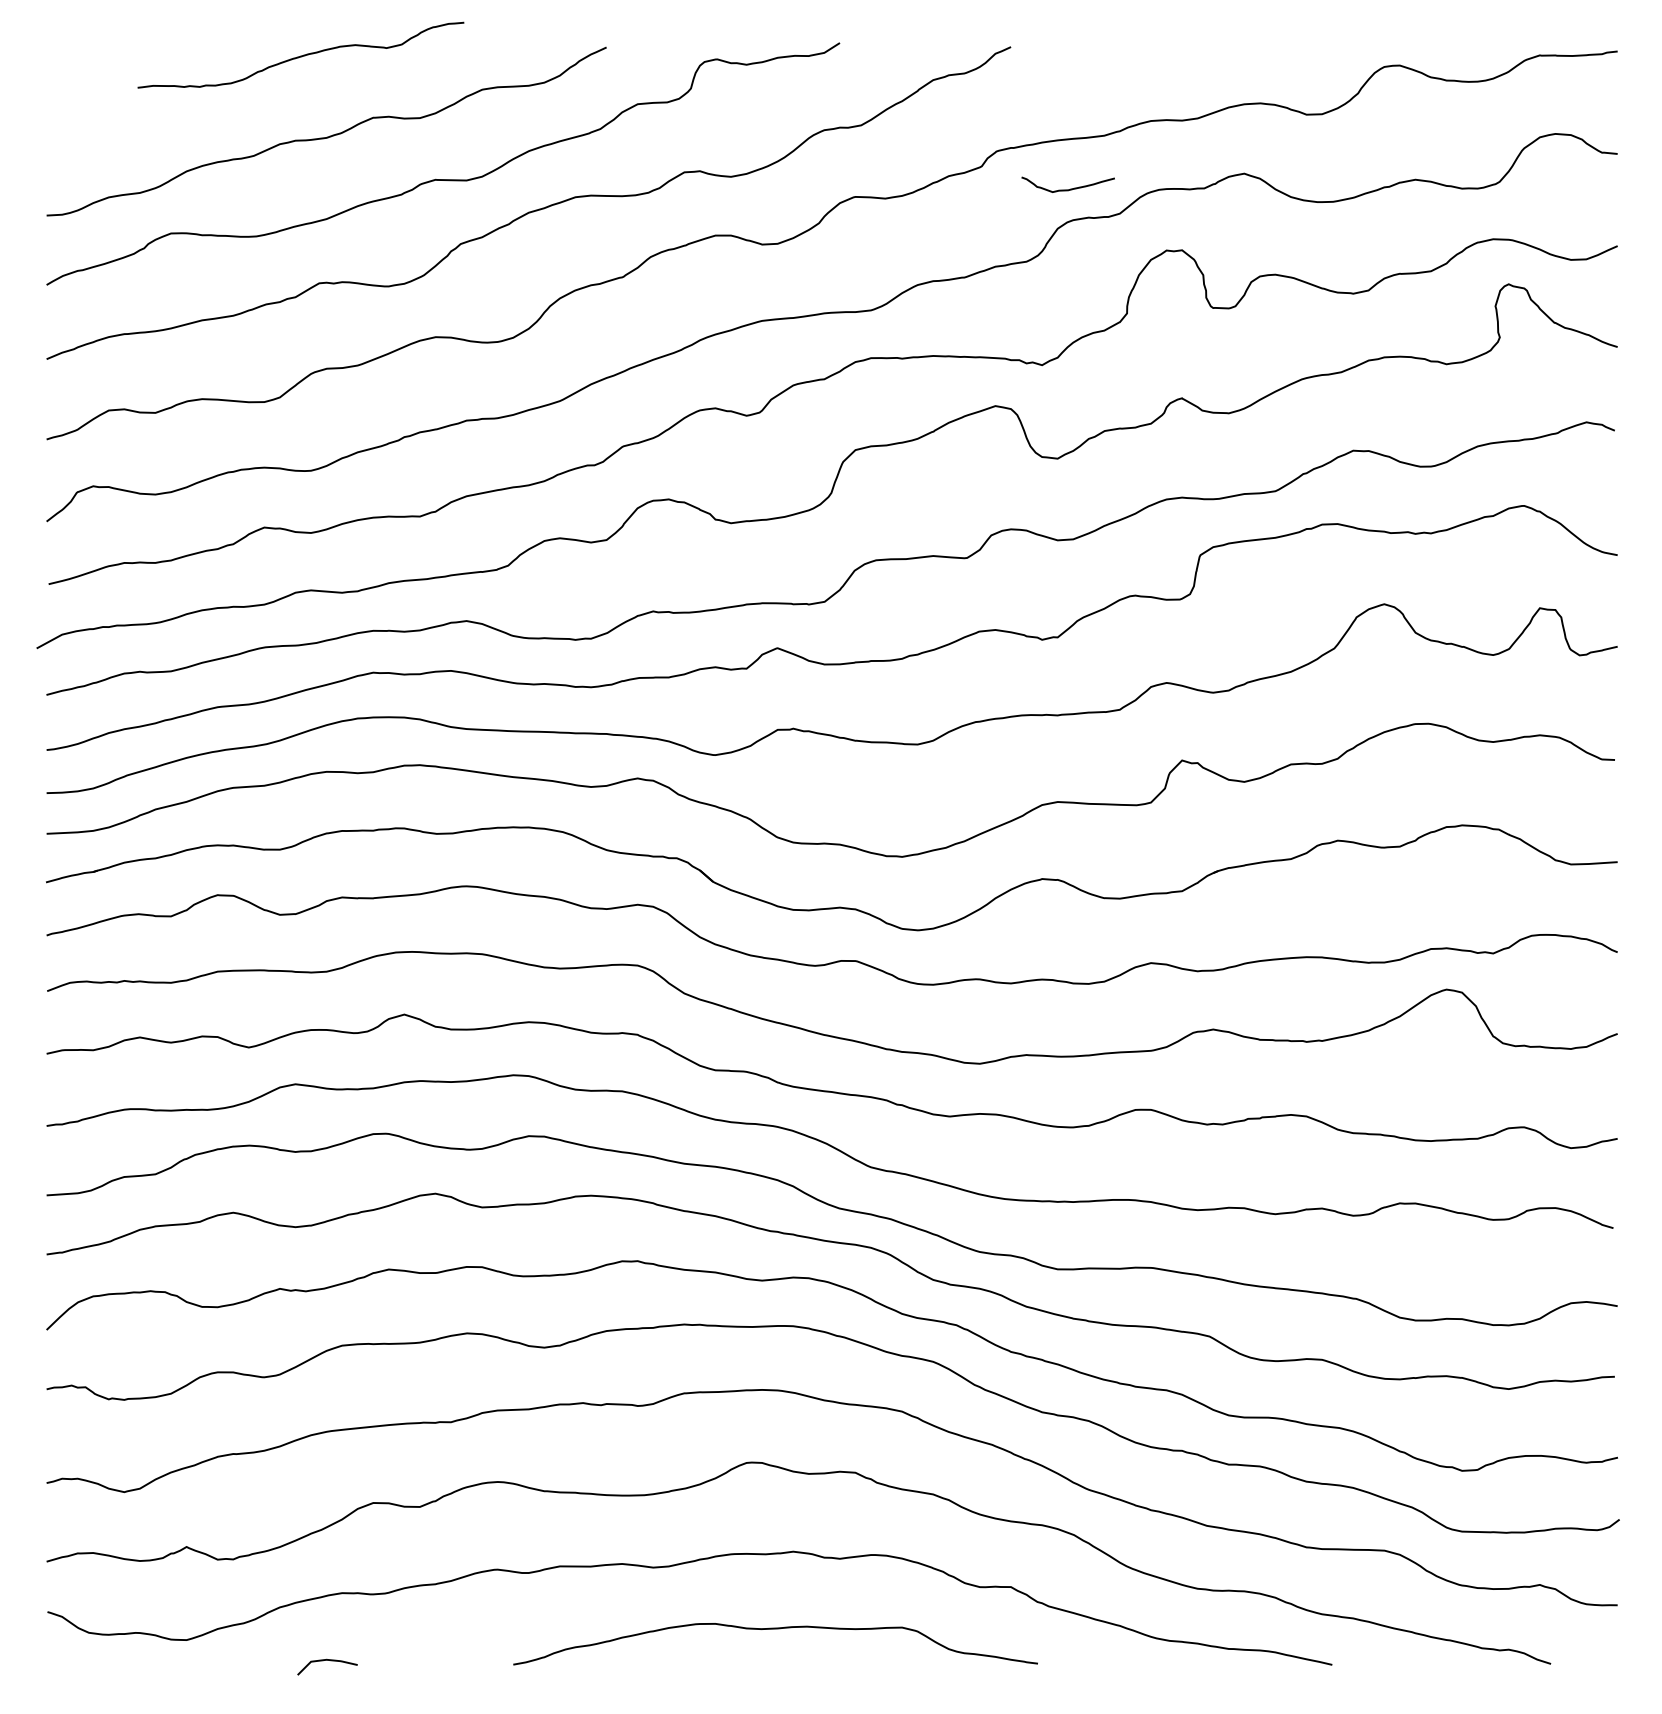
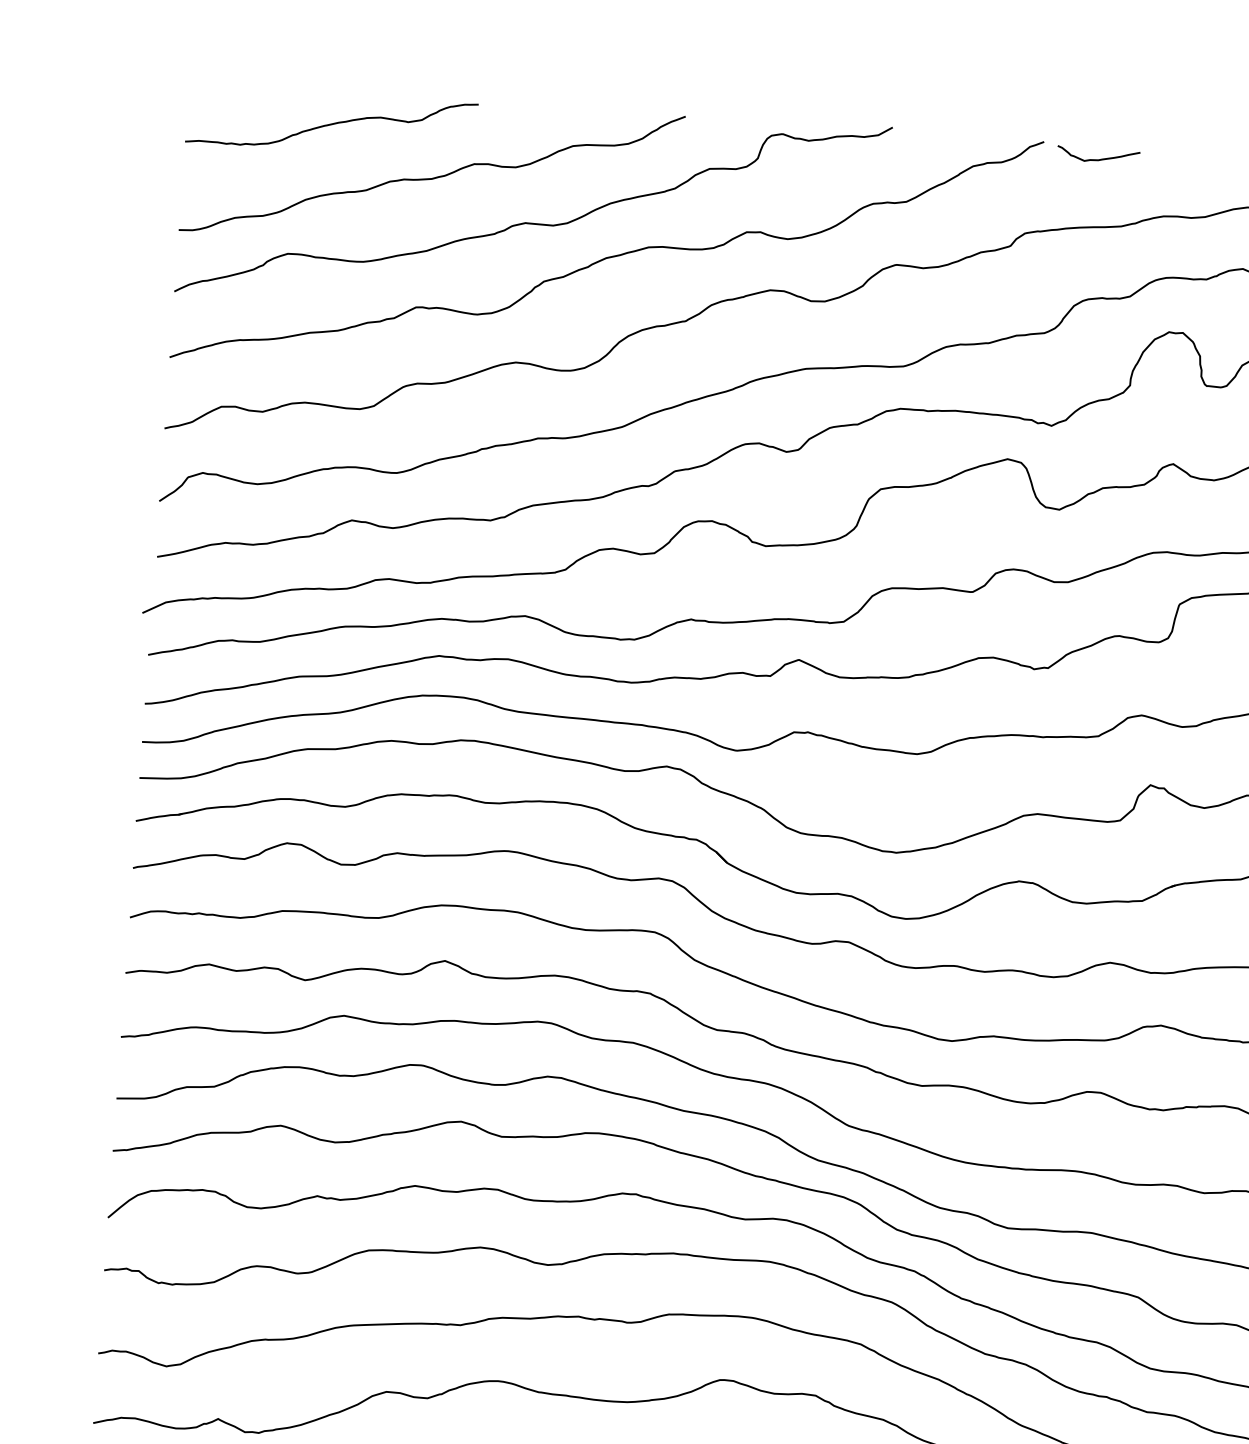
curve: (300, 55) -> (331, 123), moved
curve: (1070, 188) -> (1100, 158), moved

